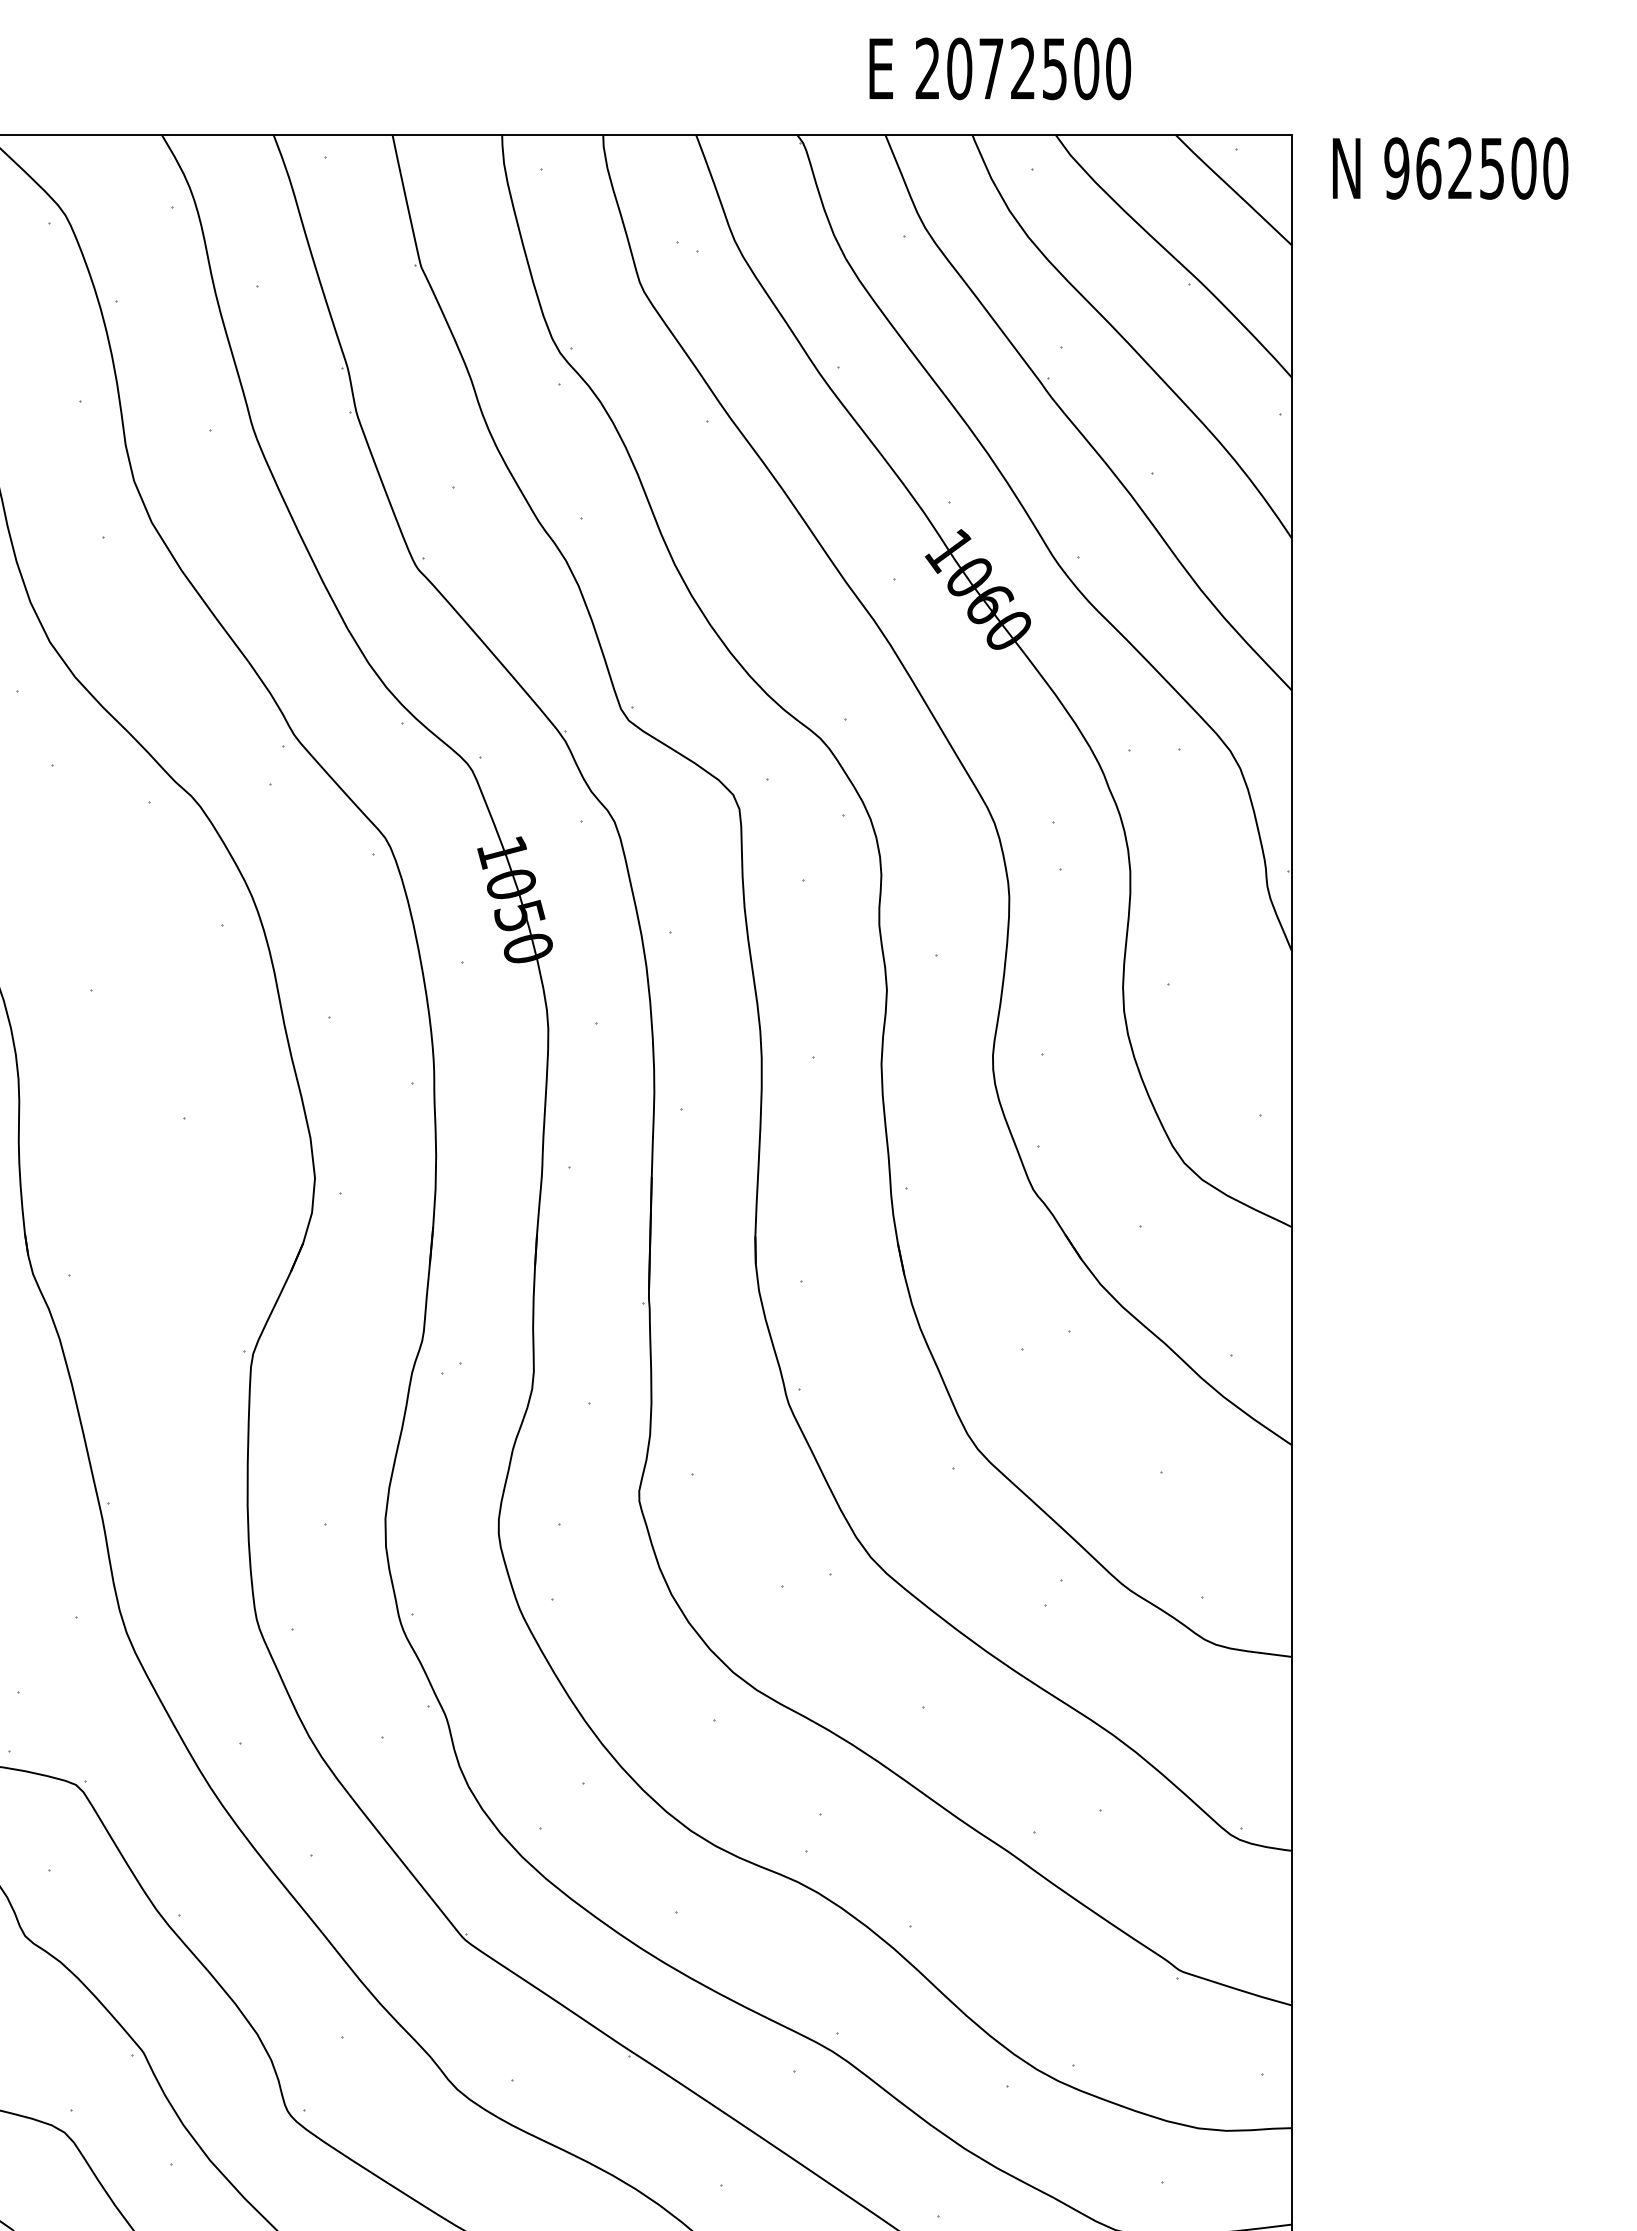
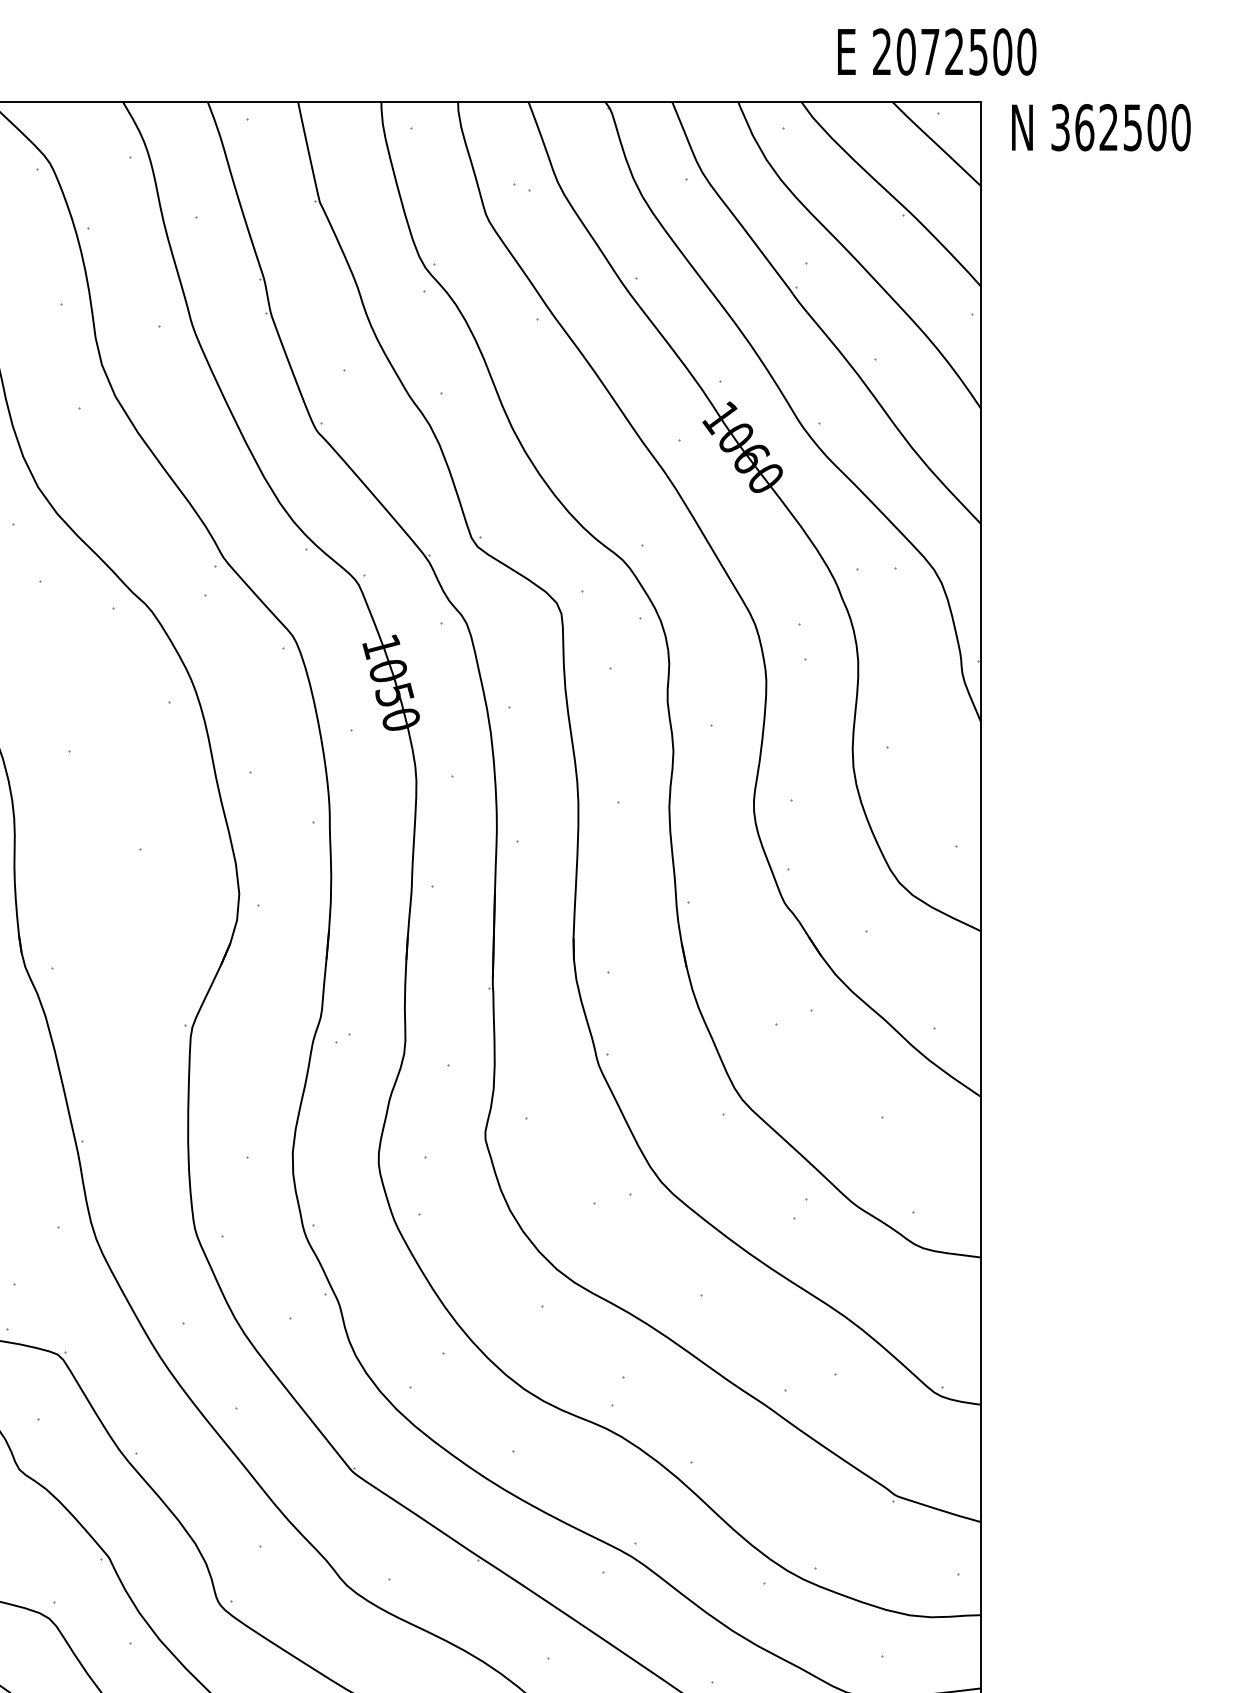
text: (1000, 68) -> (937, 51), moved
text: (1396, 168) -> (1060, 127), 962500 -> 362500

